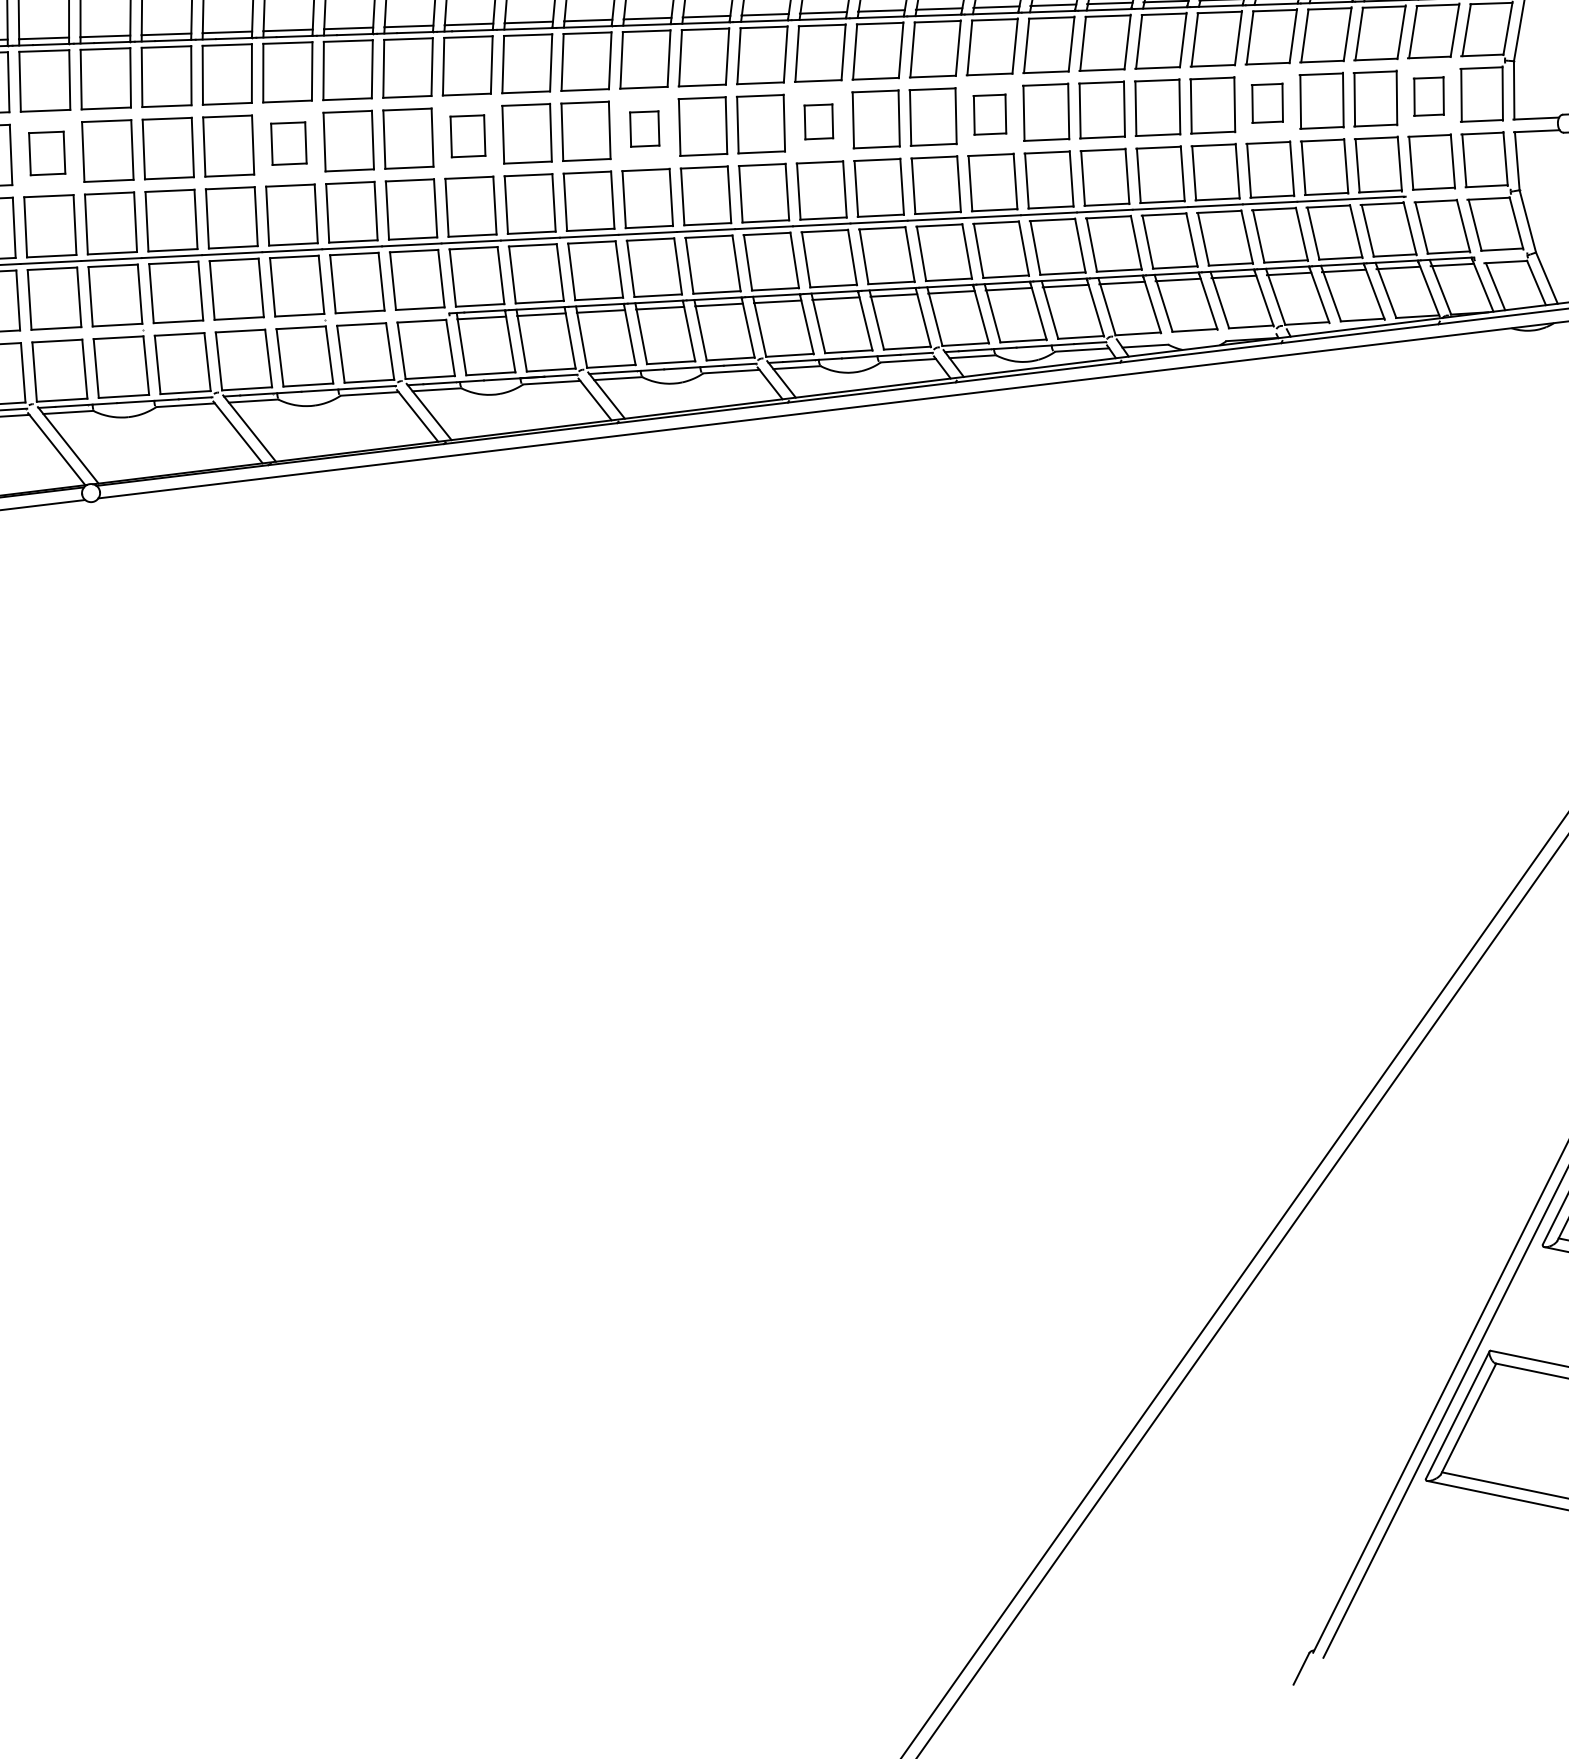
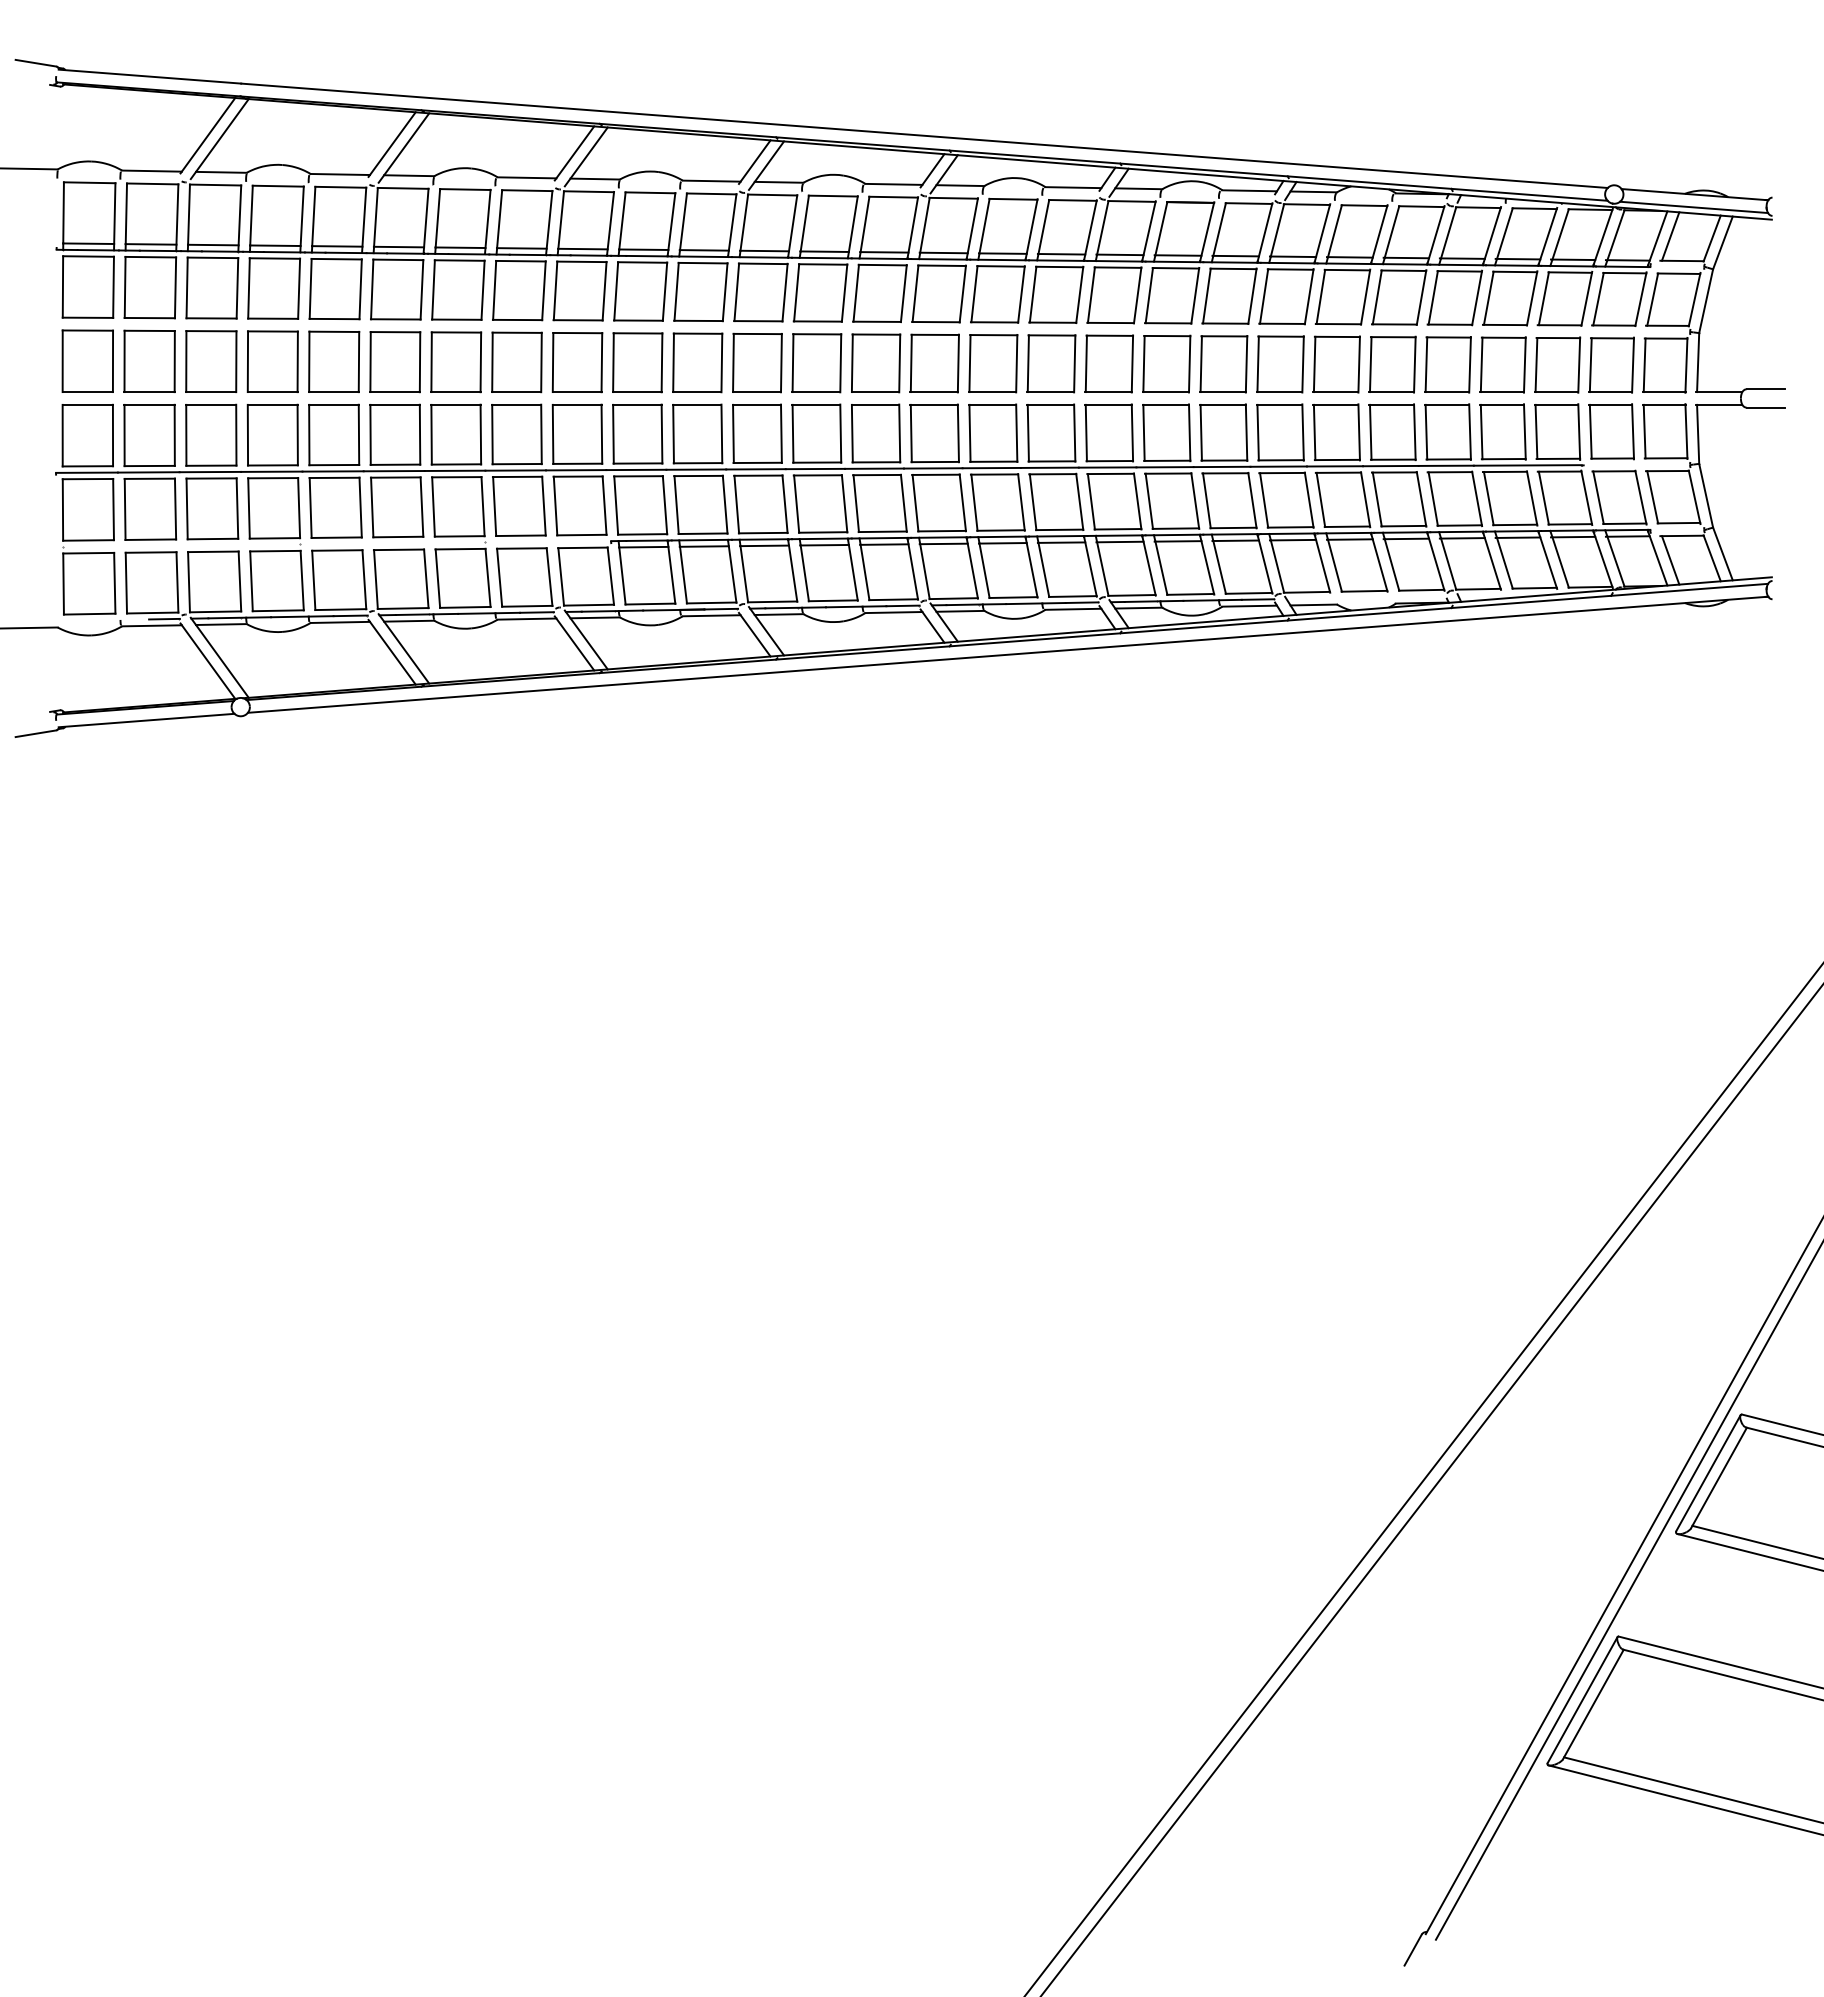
part: (1428, 96) -> (1611, 364), size x1.43
part: (1266, 103) -> (1447, 364), size x1.43
part: (989, 114) -> (1166, 363), size x1.43
part: (818, 121) -> (993, 363), size x1.67
part: (644, 129) -> (816, 363), size x1.67
part: (467, 135) -> (637, 362), size x1.43
part: (289, 143) -> (456, 362), size x1.43
part: (47, 153) -> (211, 361), size x1.43

